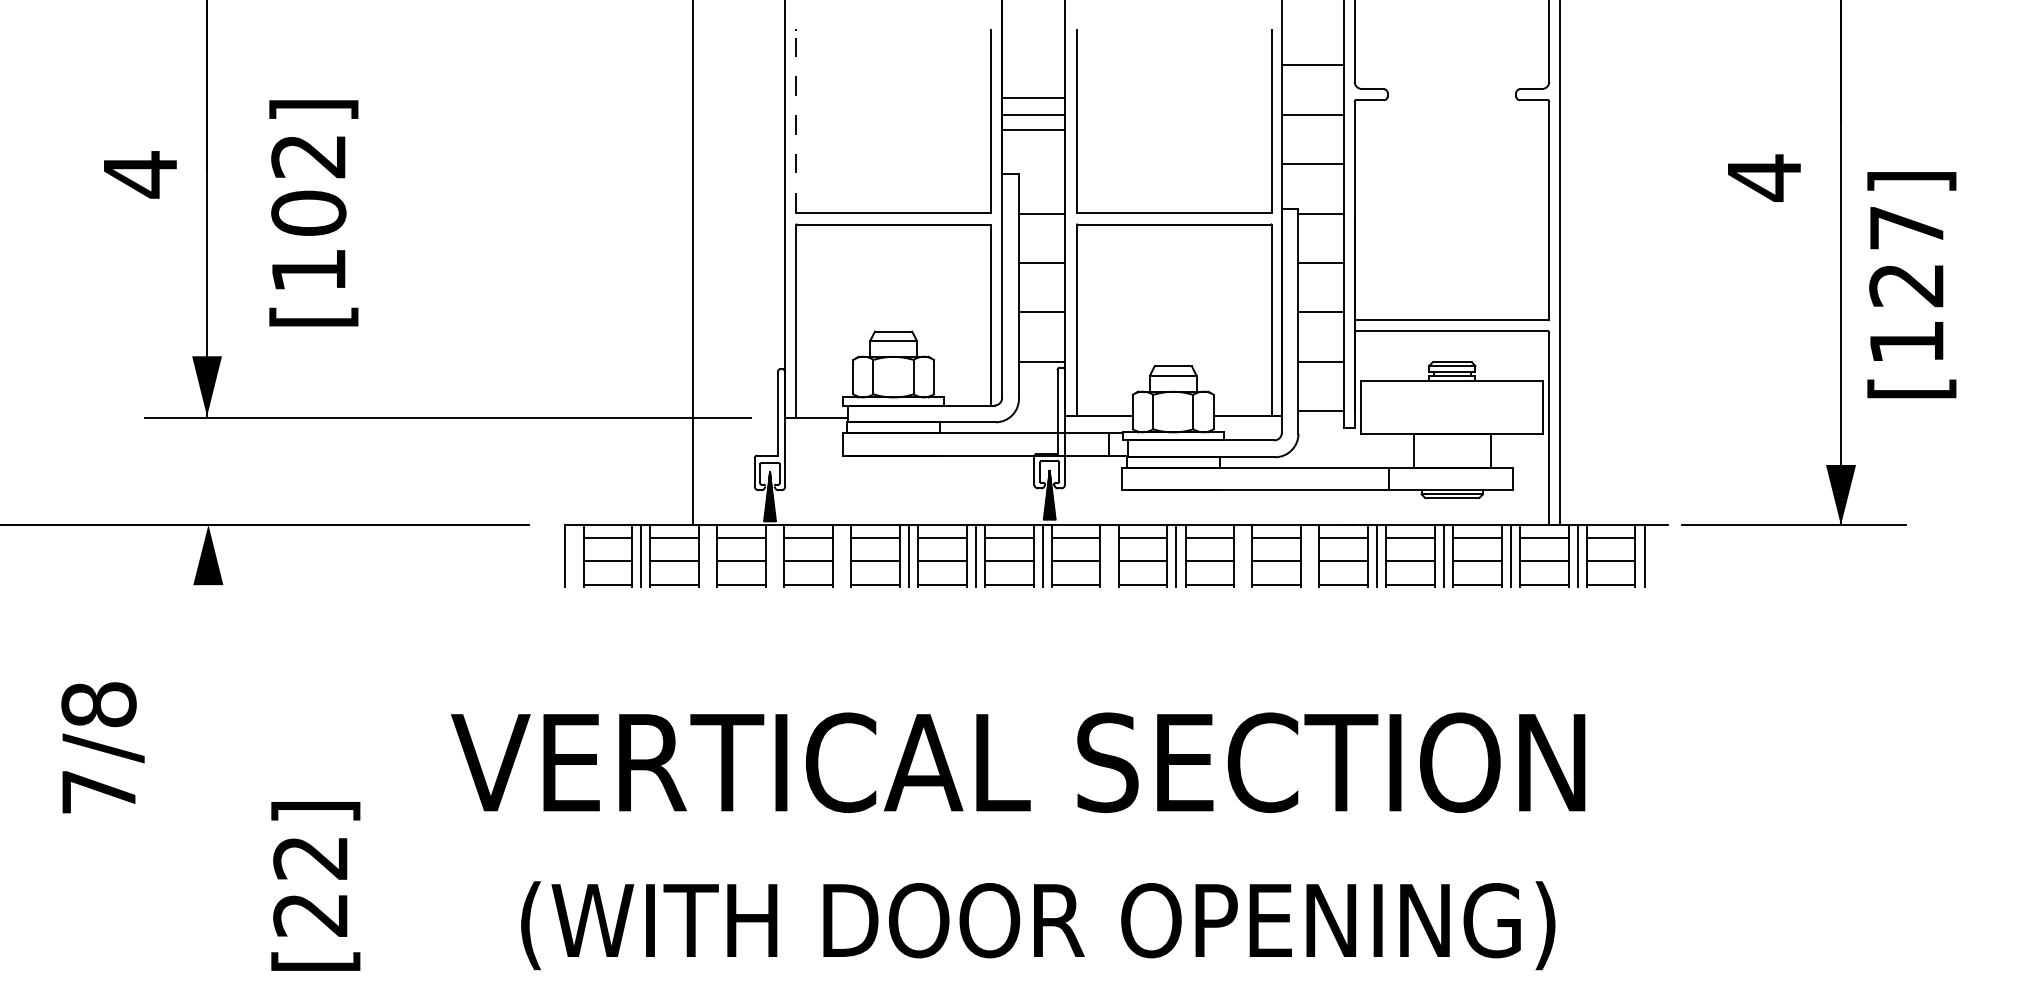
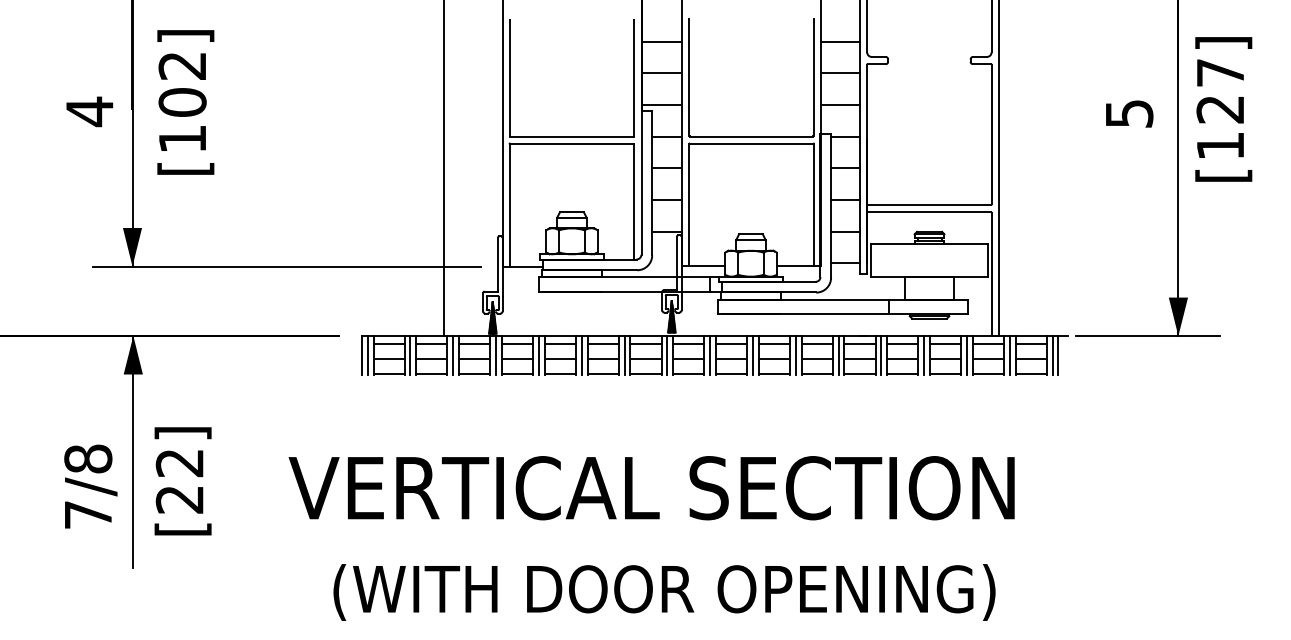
line: (1033, 97) -> (661, 41), moved
line: (796, 121) -> (509, 77), dashed -> solid
line: (1033, 130) -> (661, 105), moved
text: (1764, 177) -> (1129, 113), 4 -> 5
text: (313, 213) -> (185, 102), moved
text: (1911, 285) -> (1223, 109), moved
line: (574, 555) -> (367, 355), added
line: (708, 555) -> (453, 355), added
line: (775, 555) -> (496, 355), added
line: (841, 555) -> (538, 355), added
line: (1110, 555) -> (710, 355), added
line: (1242, 555) -> (795, 355), added
line: (1310, 555) -> (838, 355), added
line: (1653, 555) -> (1058, 355), added
line: (208, 705) -> (133, 451), added
text: (102, 747) -> (90, 486), moved
text: (314, 886) -> (182, 481), moved

